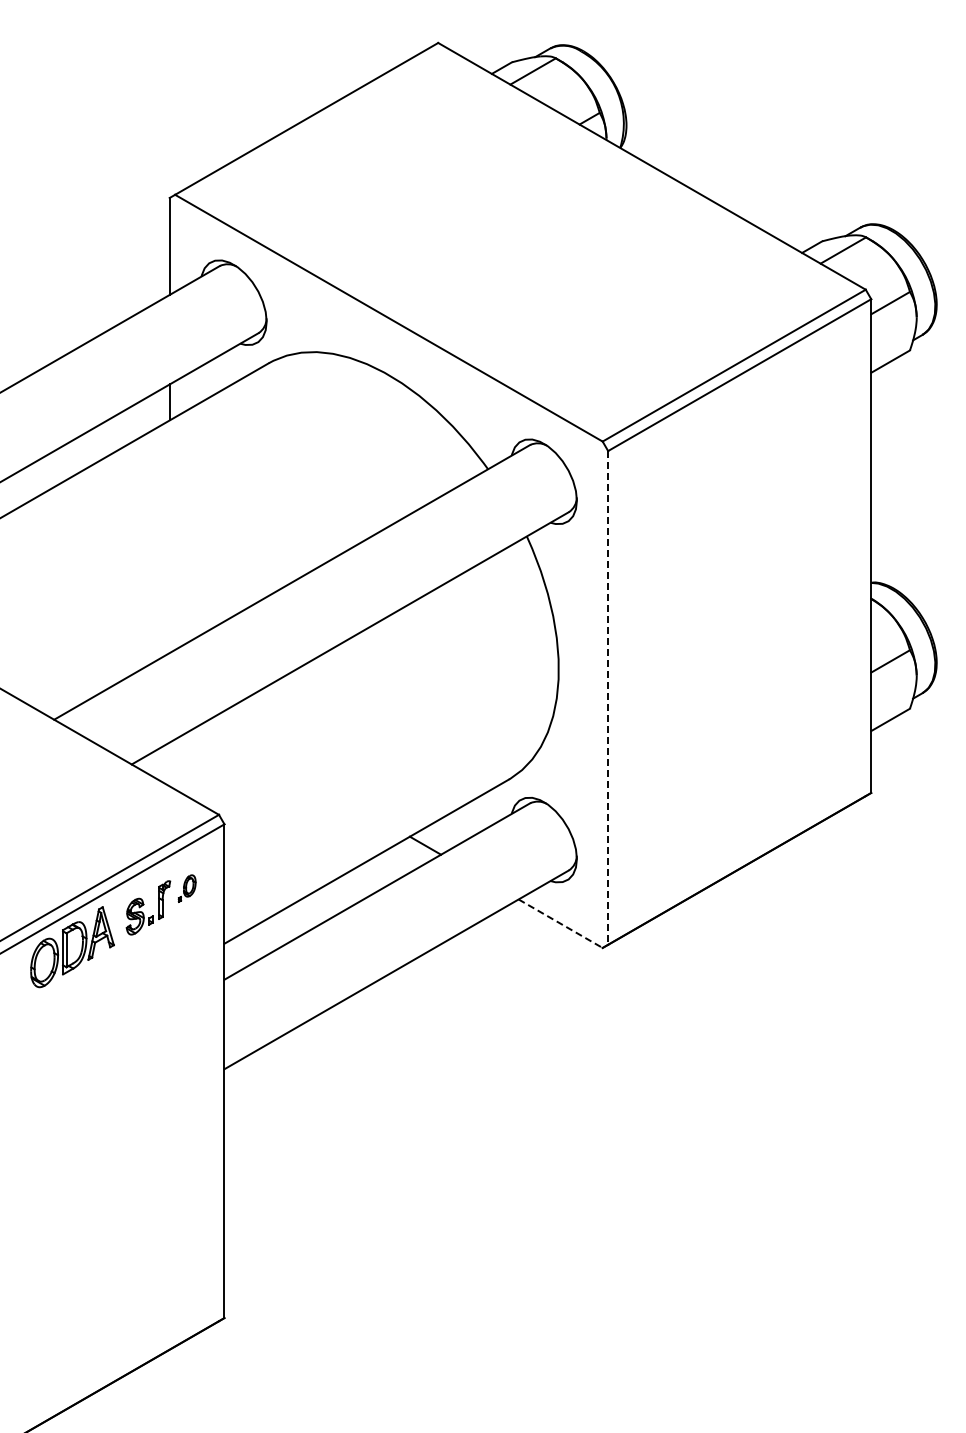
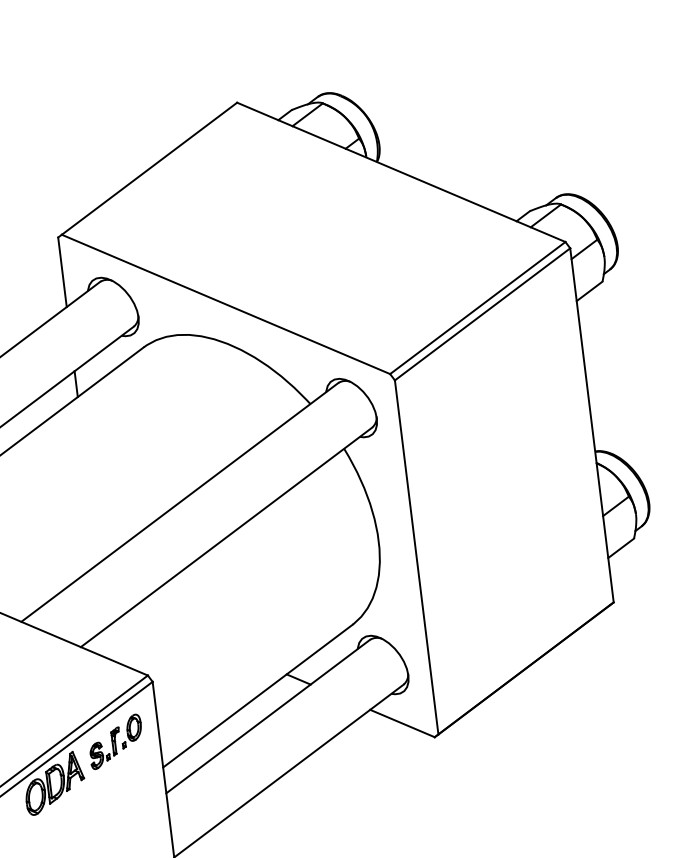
line: (608, 697) -> (416, 557), dashed -> solid
part: (187, 888) -> (131, 731), size x1.67
line: (560, 923) -> (402, 723), dashed -> solid

